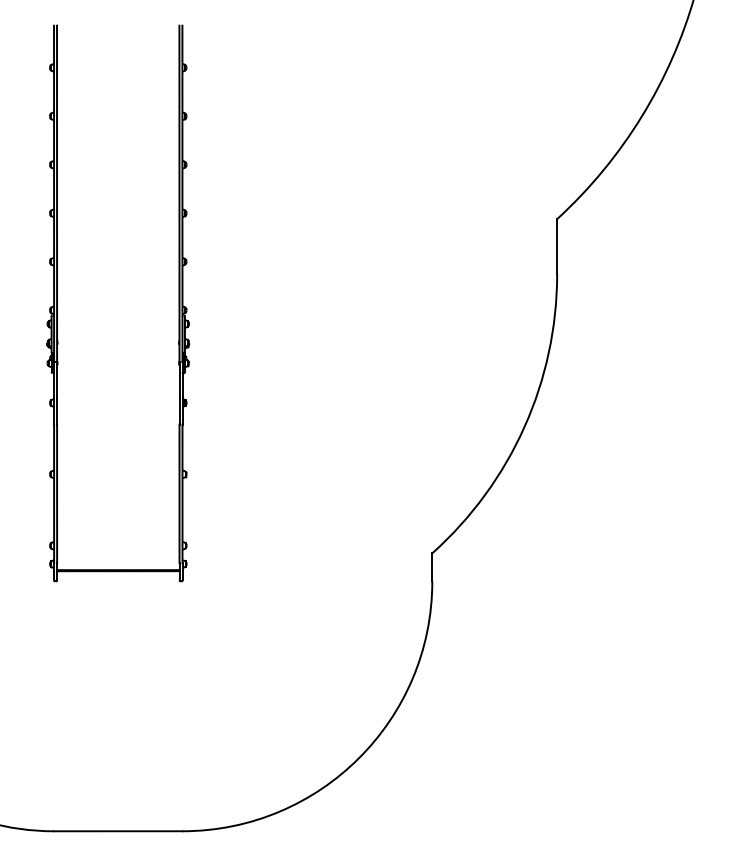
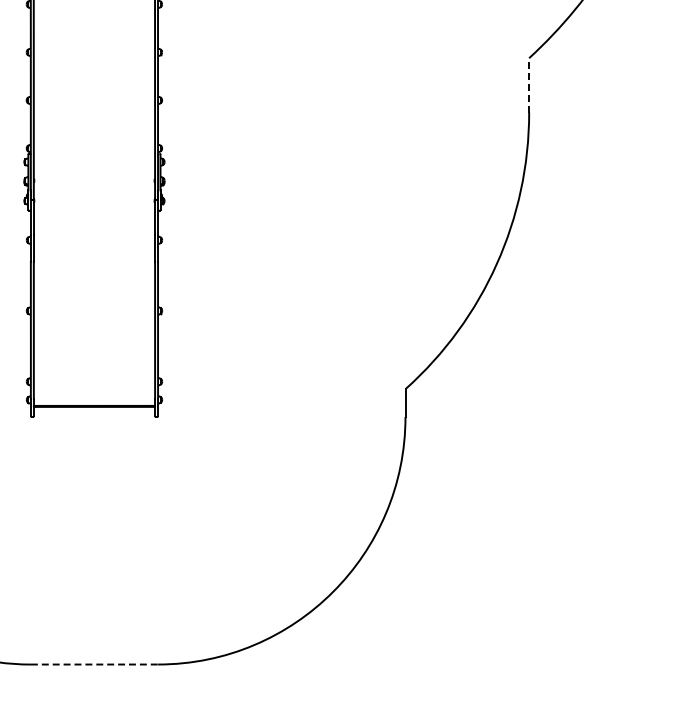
line: (557, 246) -> (529, 85), solid -> dashed
line: (118, 831) -> (94, 664), solid -> dashed

